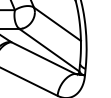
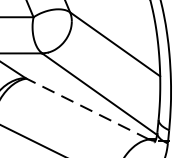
line: (43, 57) -> (88, 108), solid -> dashed

